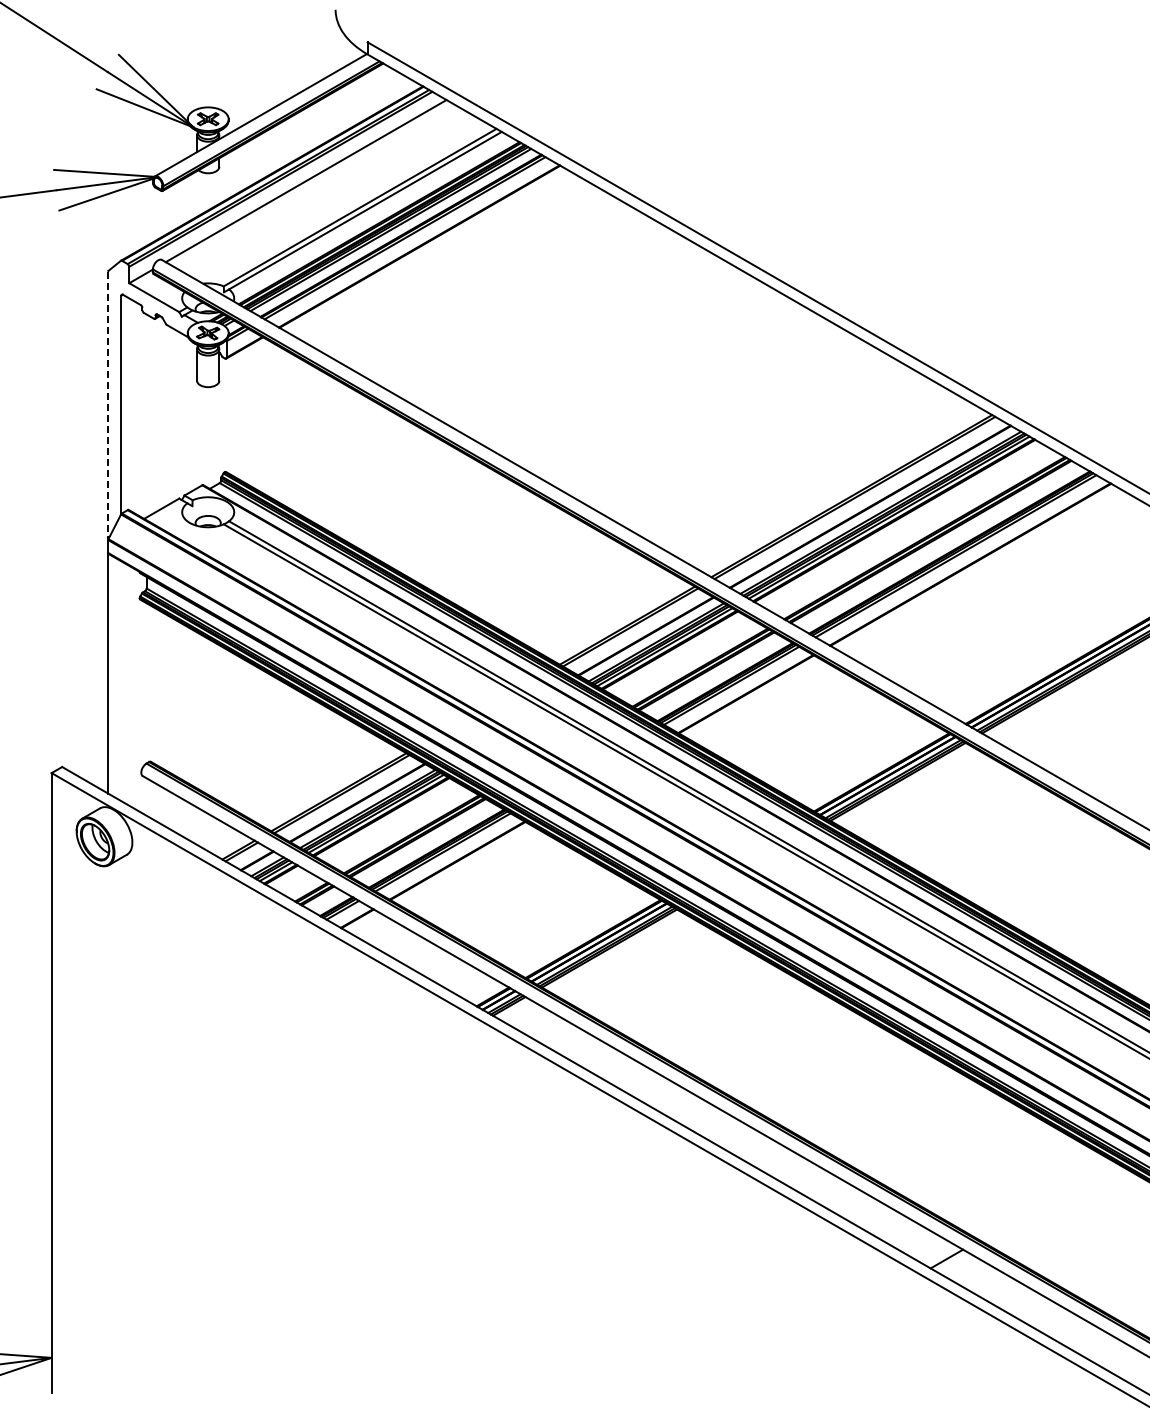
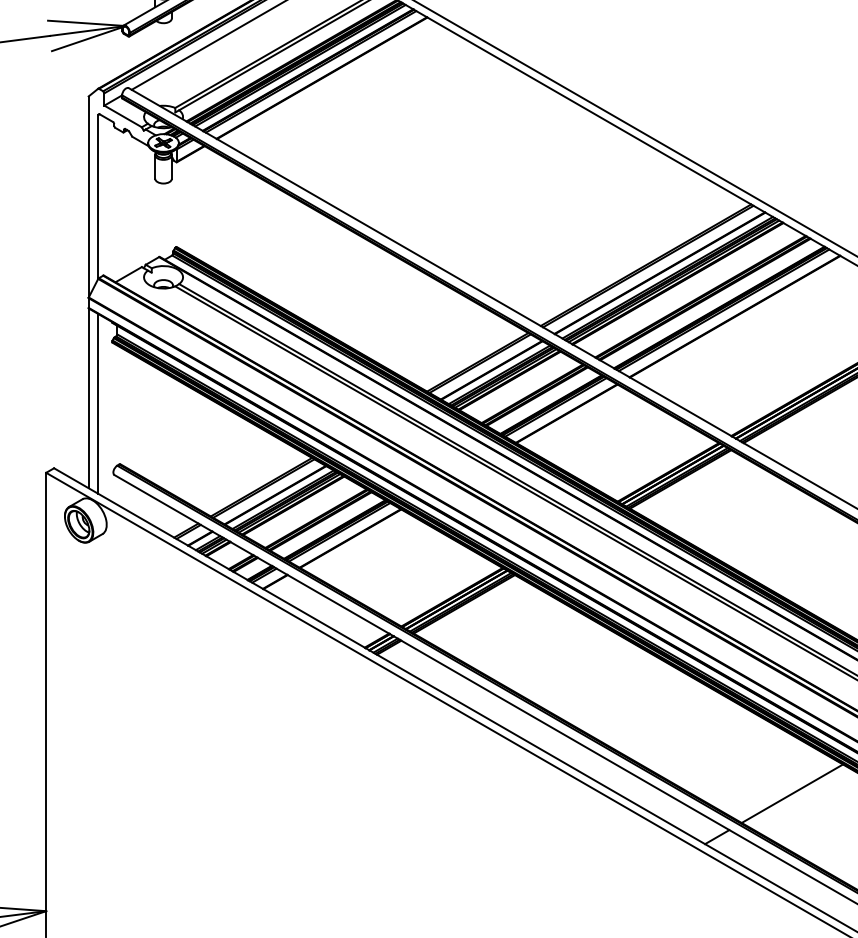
line: (108, 406) -> (88, 198), dashed -> solid
line: (121, 681) -> (98, 404), added
line: (1046, 1201) -> (791, 793), added

